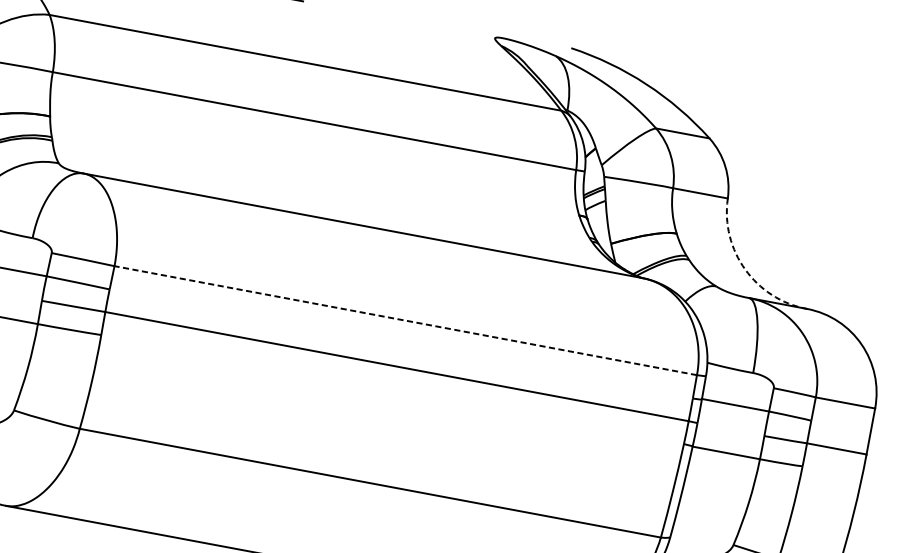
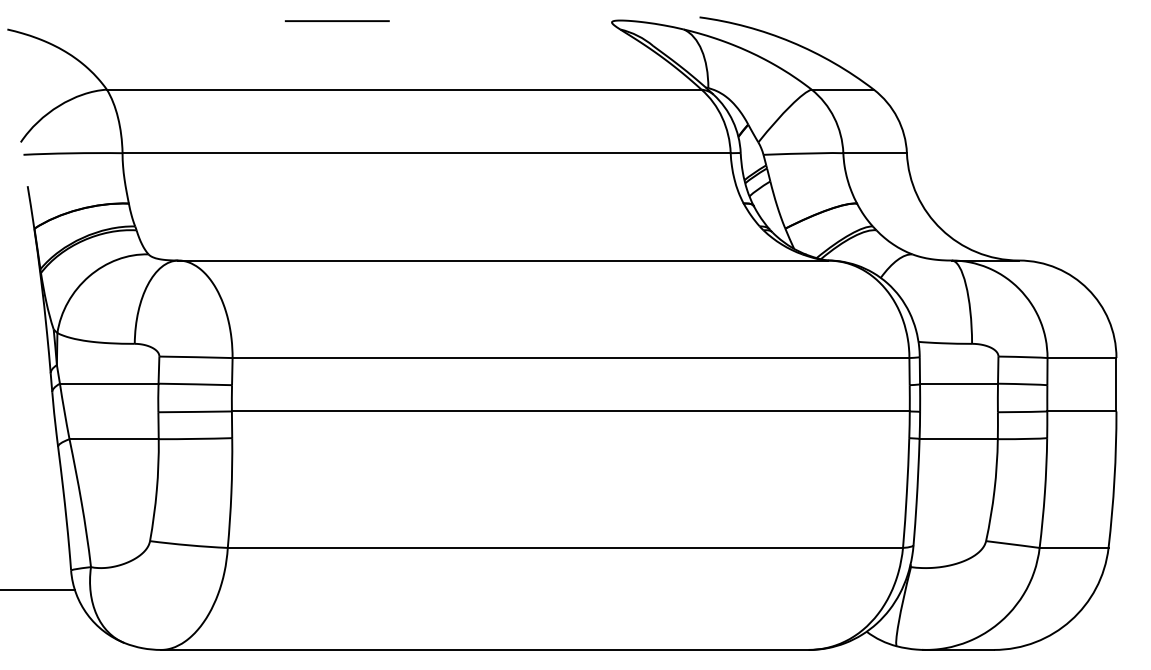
arc: (745, 269) -> (941, 229), dashed -> solid
line: (405, 320) -> (570, 358), dashed -> solid

